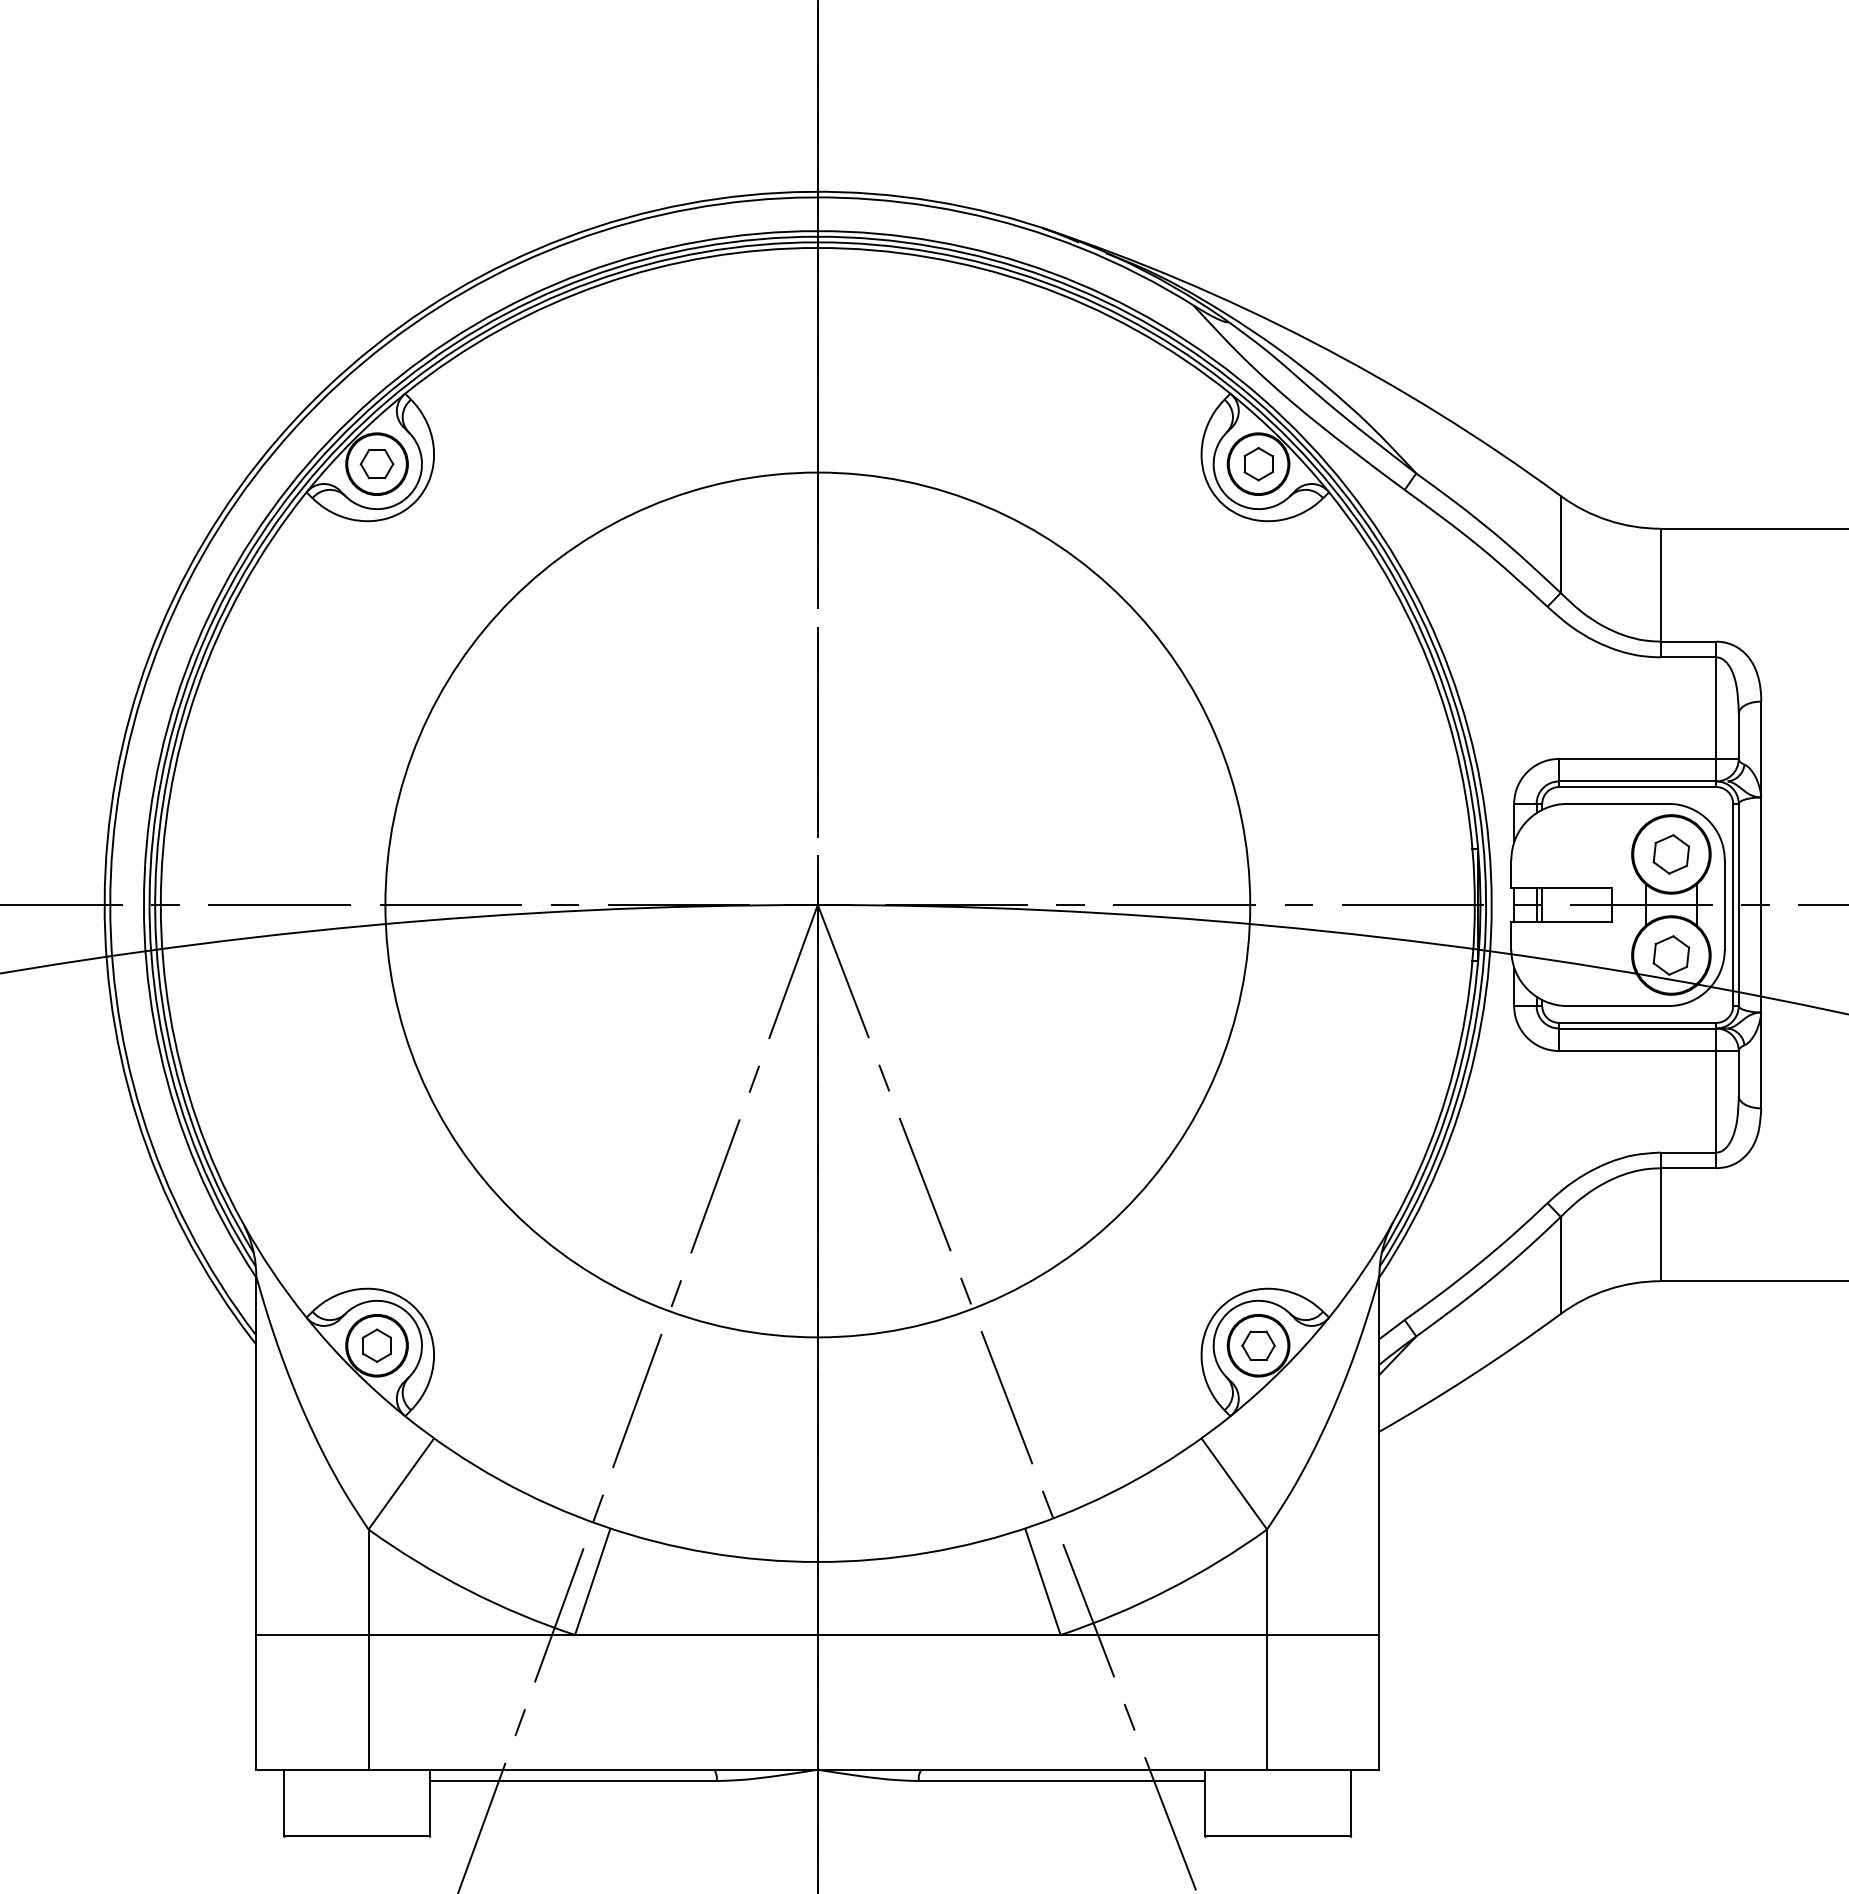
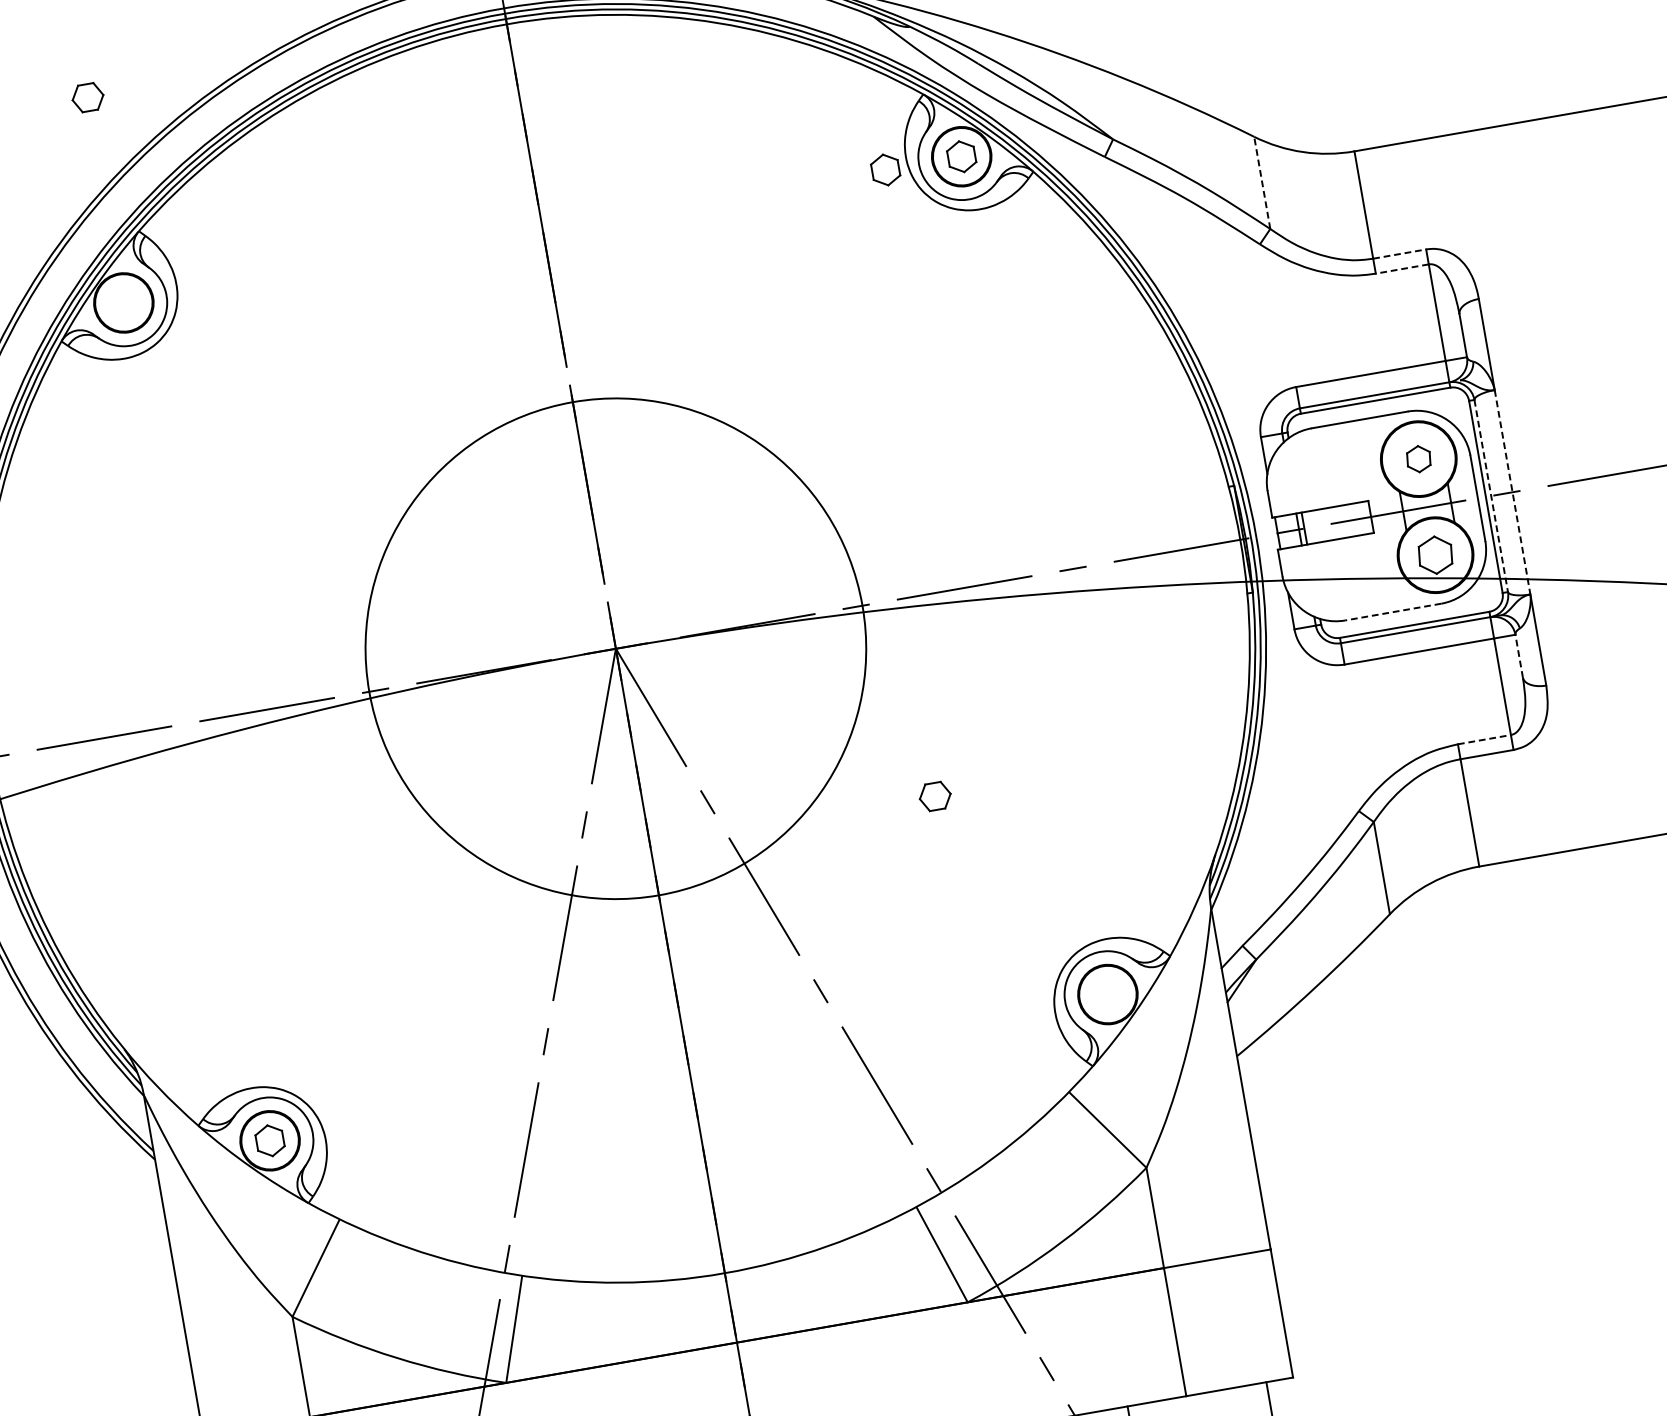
part: (376, 464) -> (87, 98), moved
part: (1178, 464) -> (885, 170), added
line: (1560, 544) -> (1261, 182), solid -> dashed
line: (1688, 641) -> (1399, 253), solid -> dashed
line: (1688, 657) -> (1402, 269), solid -> dashed
part: (1671, 854) -> (1418, 459), size x0.7
circle: (817, 904) -> (615, 648), size x0.6
line: (1738, 905) -> (1491, 496), solid -> dashed
line: (1761, 905) -> (1512, 492), solid -> dashed
line: (1618, 1006) -> (1393, 612), solid -> dashed
line: (1738, 1073) -> (1518, 656), solid -> dashed
line: (1688, 1152) -> (1484, 739), solid -> dashed
part: (1258, 1345) -> (935, 796), moved

